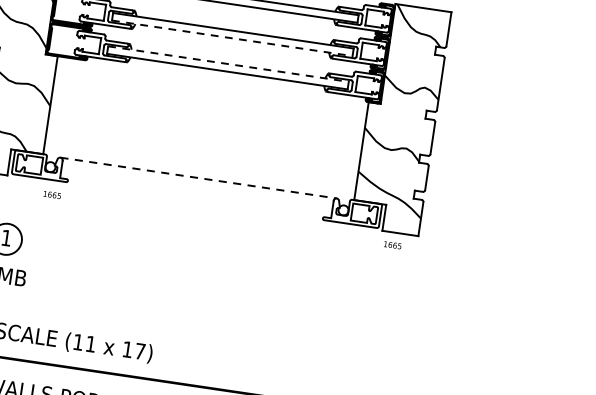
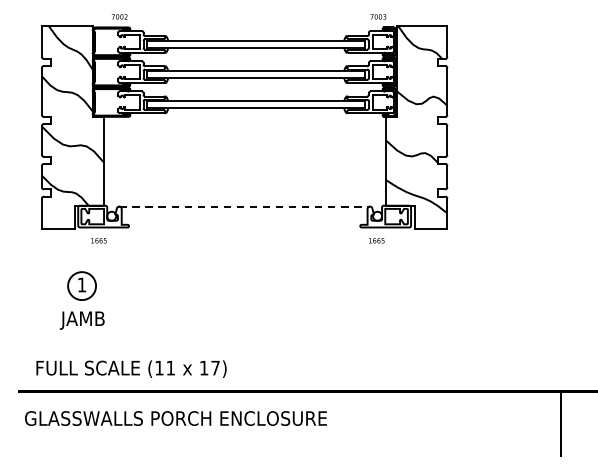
line: (232, 38) -> (256, 78), dashed -> solid
line: (228, 64) -> (256, 101), dashed -> solid
text: (51, 194) -> (98, 240), moved
text: (392, 244) -> (376, 240), moved

